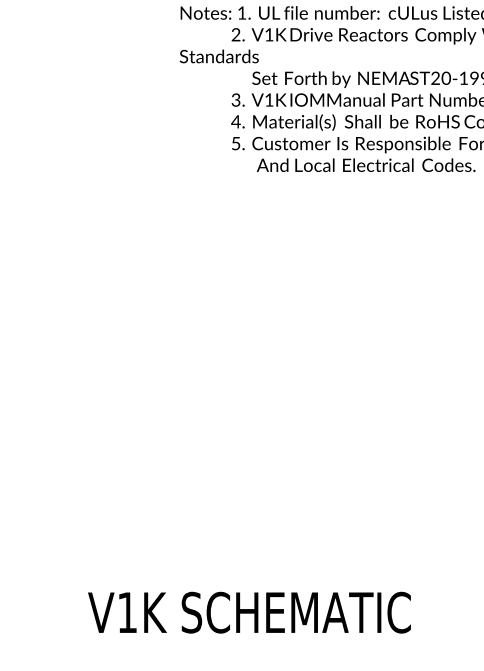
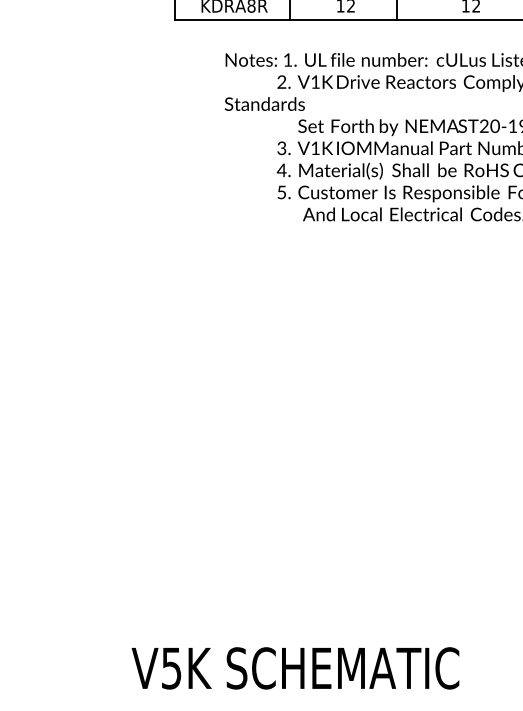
text: (127, 612) -> (171, 668), V1K -> V5K

